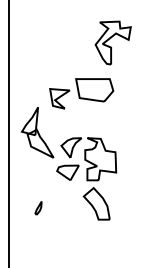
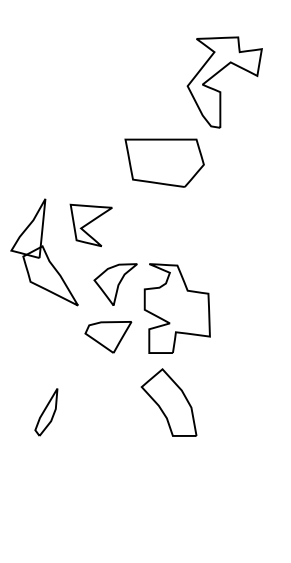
part: (112, 42) -> (223, 81), moved
part: (59, 98) -> (90, 224), moved
part: (38, 207) -> (46, 410), size x1.67

